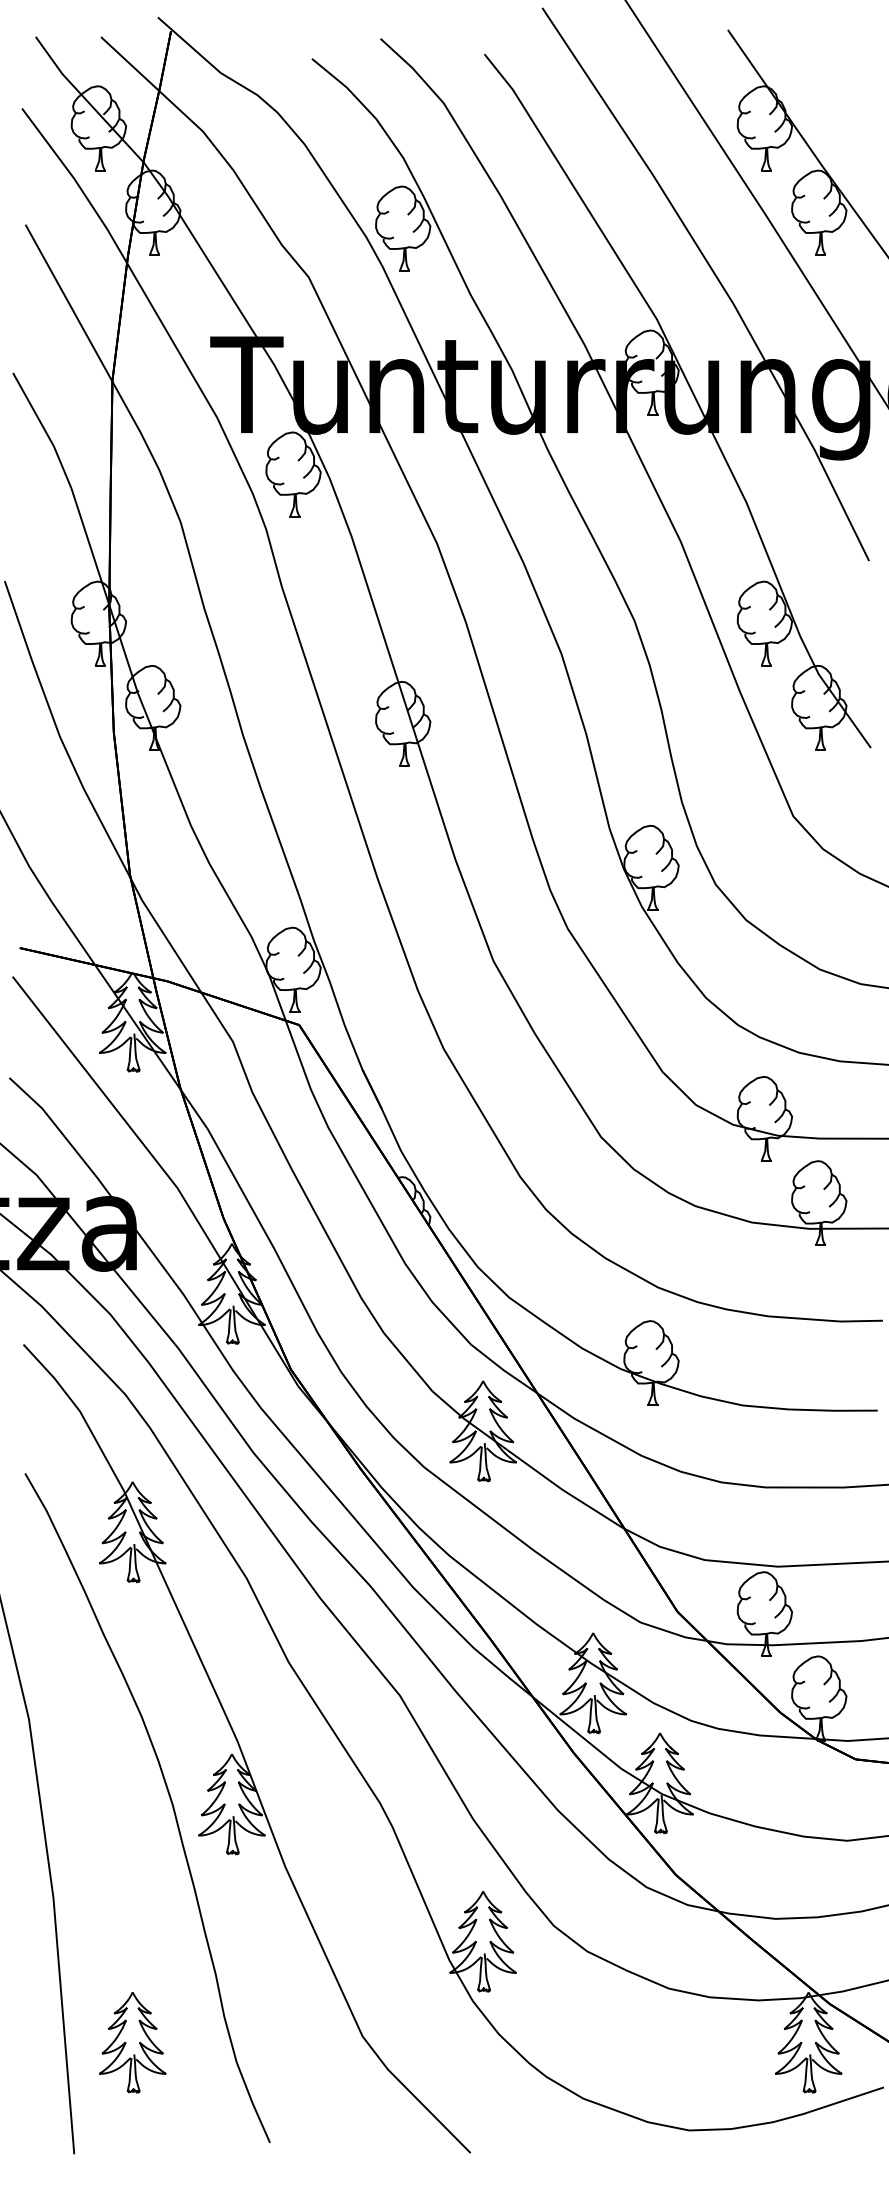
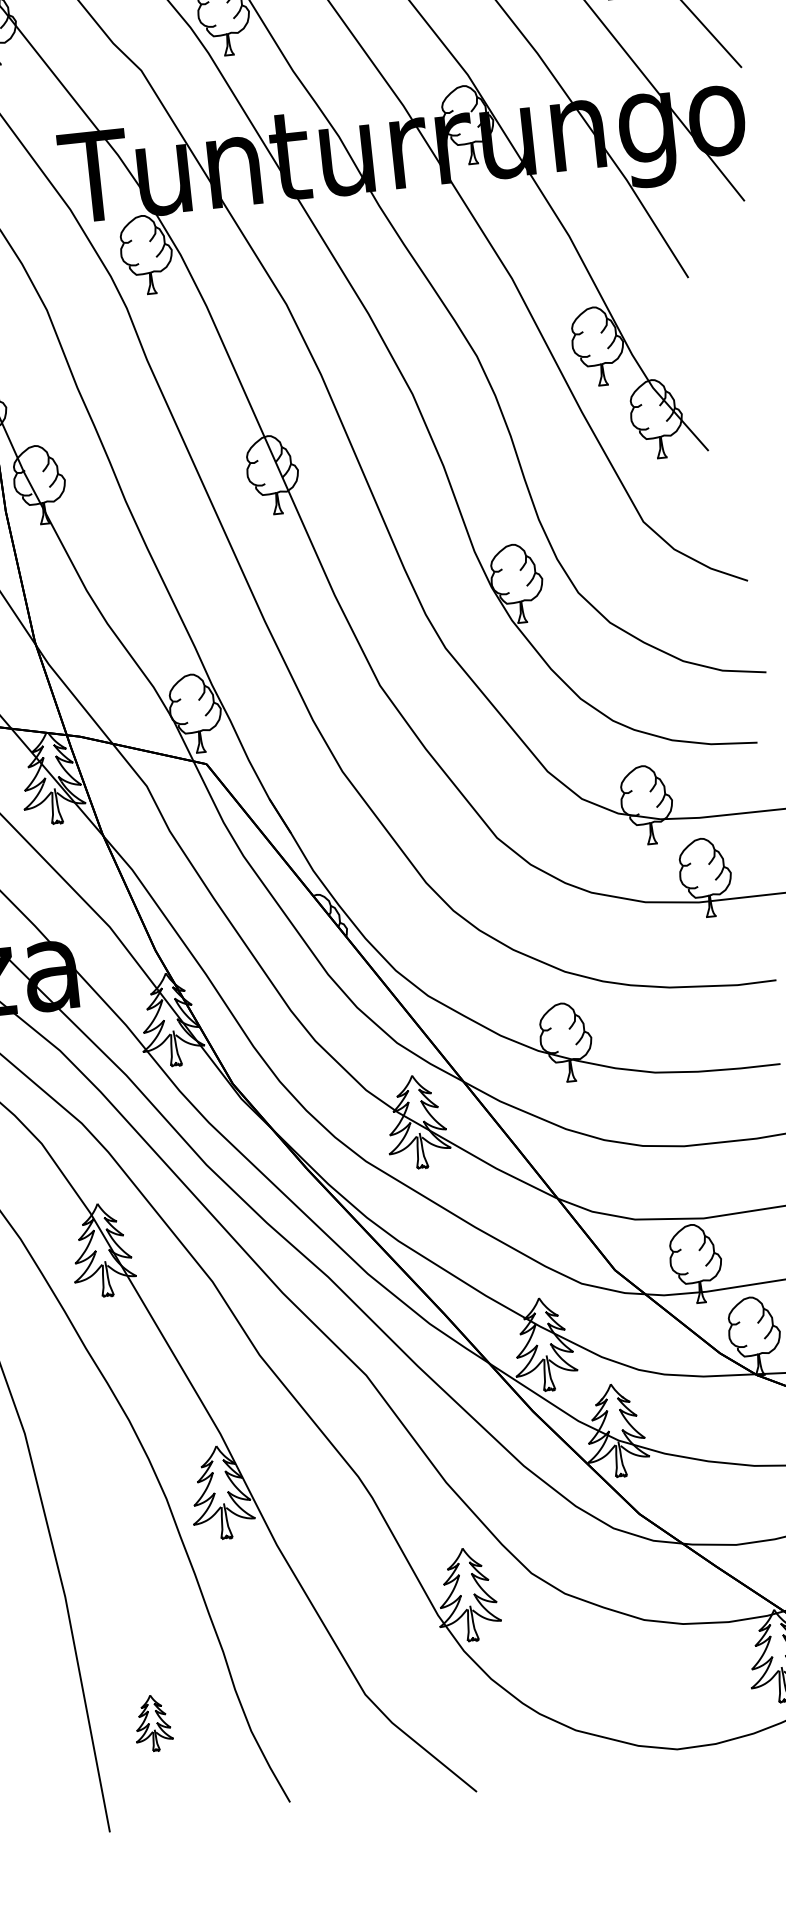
part: (132, 2042) -> (152, 1723), size x0.6

